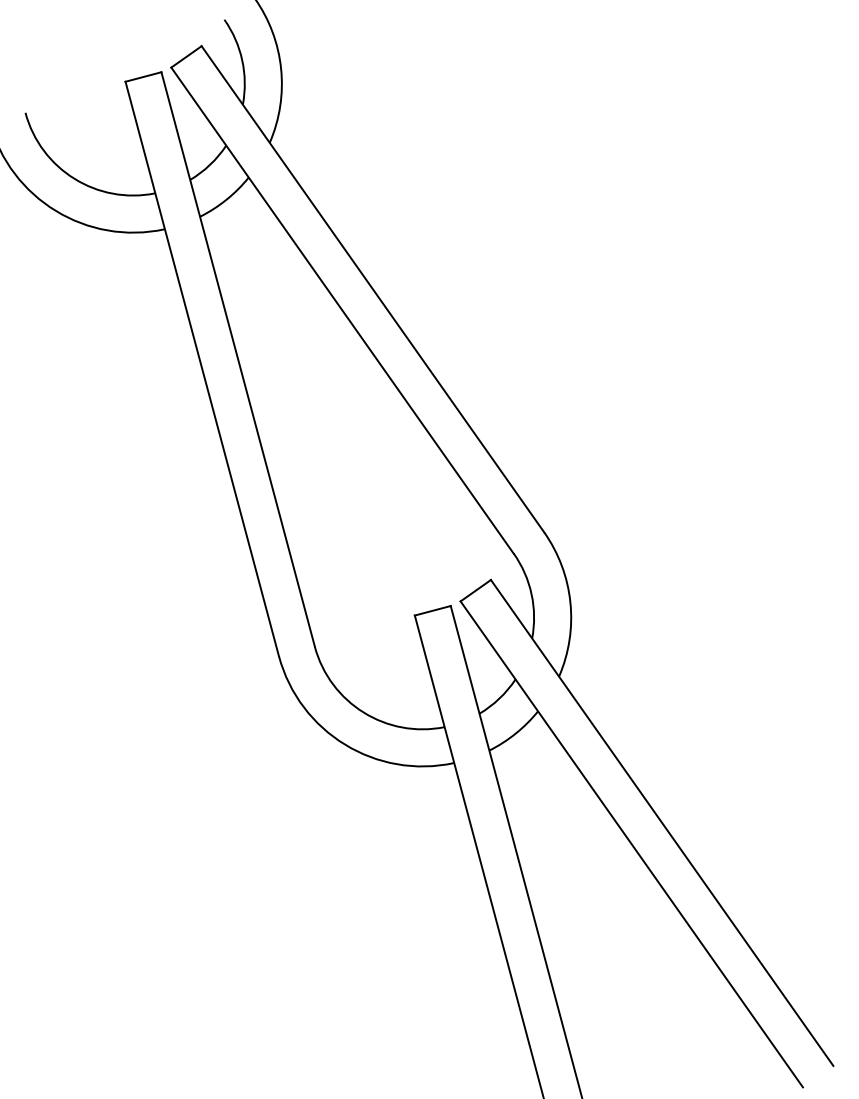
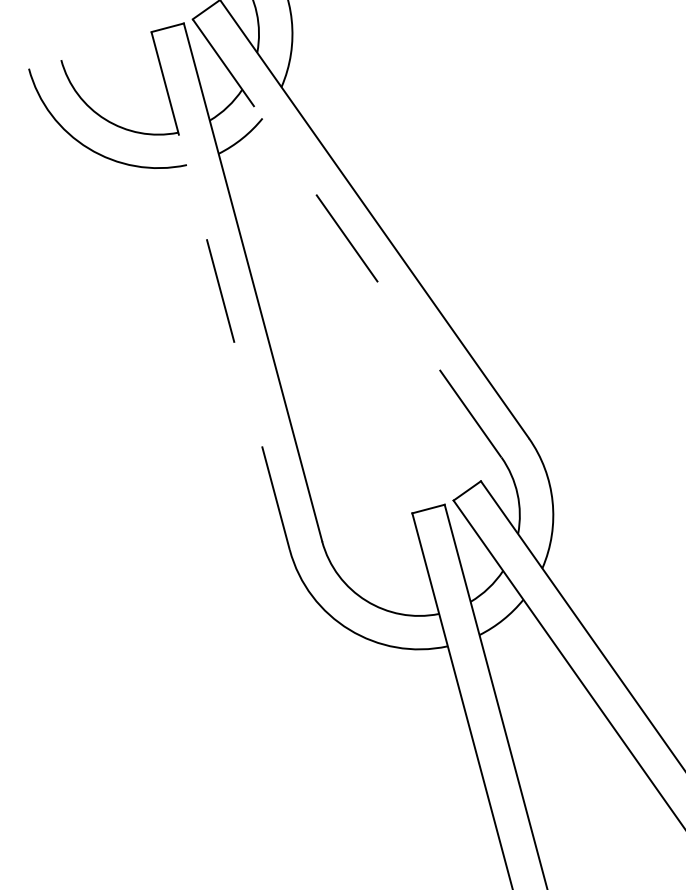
line: (342, 311) -> (347, 239), solid -> dashed
line: (202, 369) -> (220, 291), solid -> dashed

